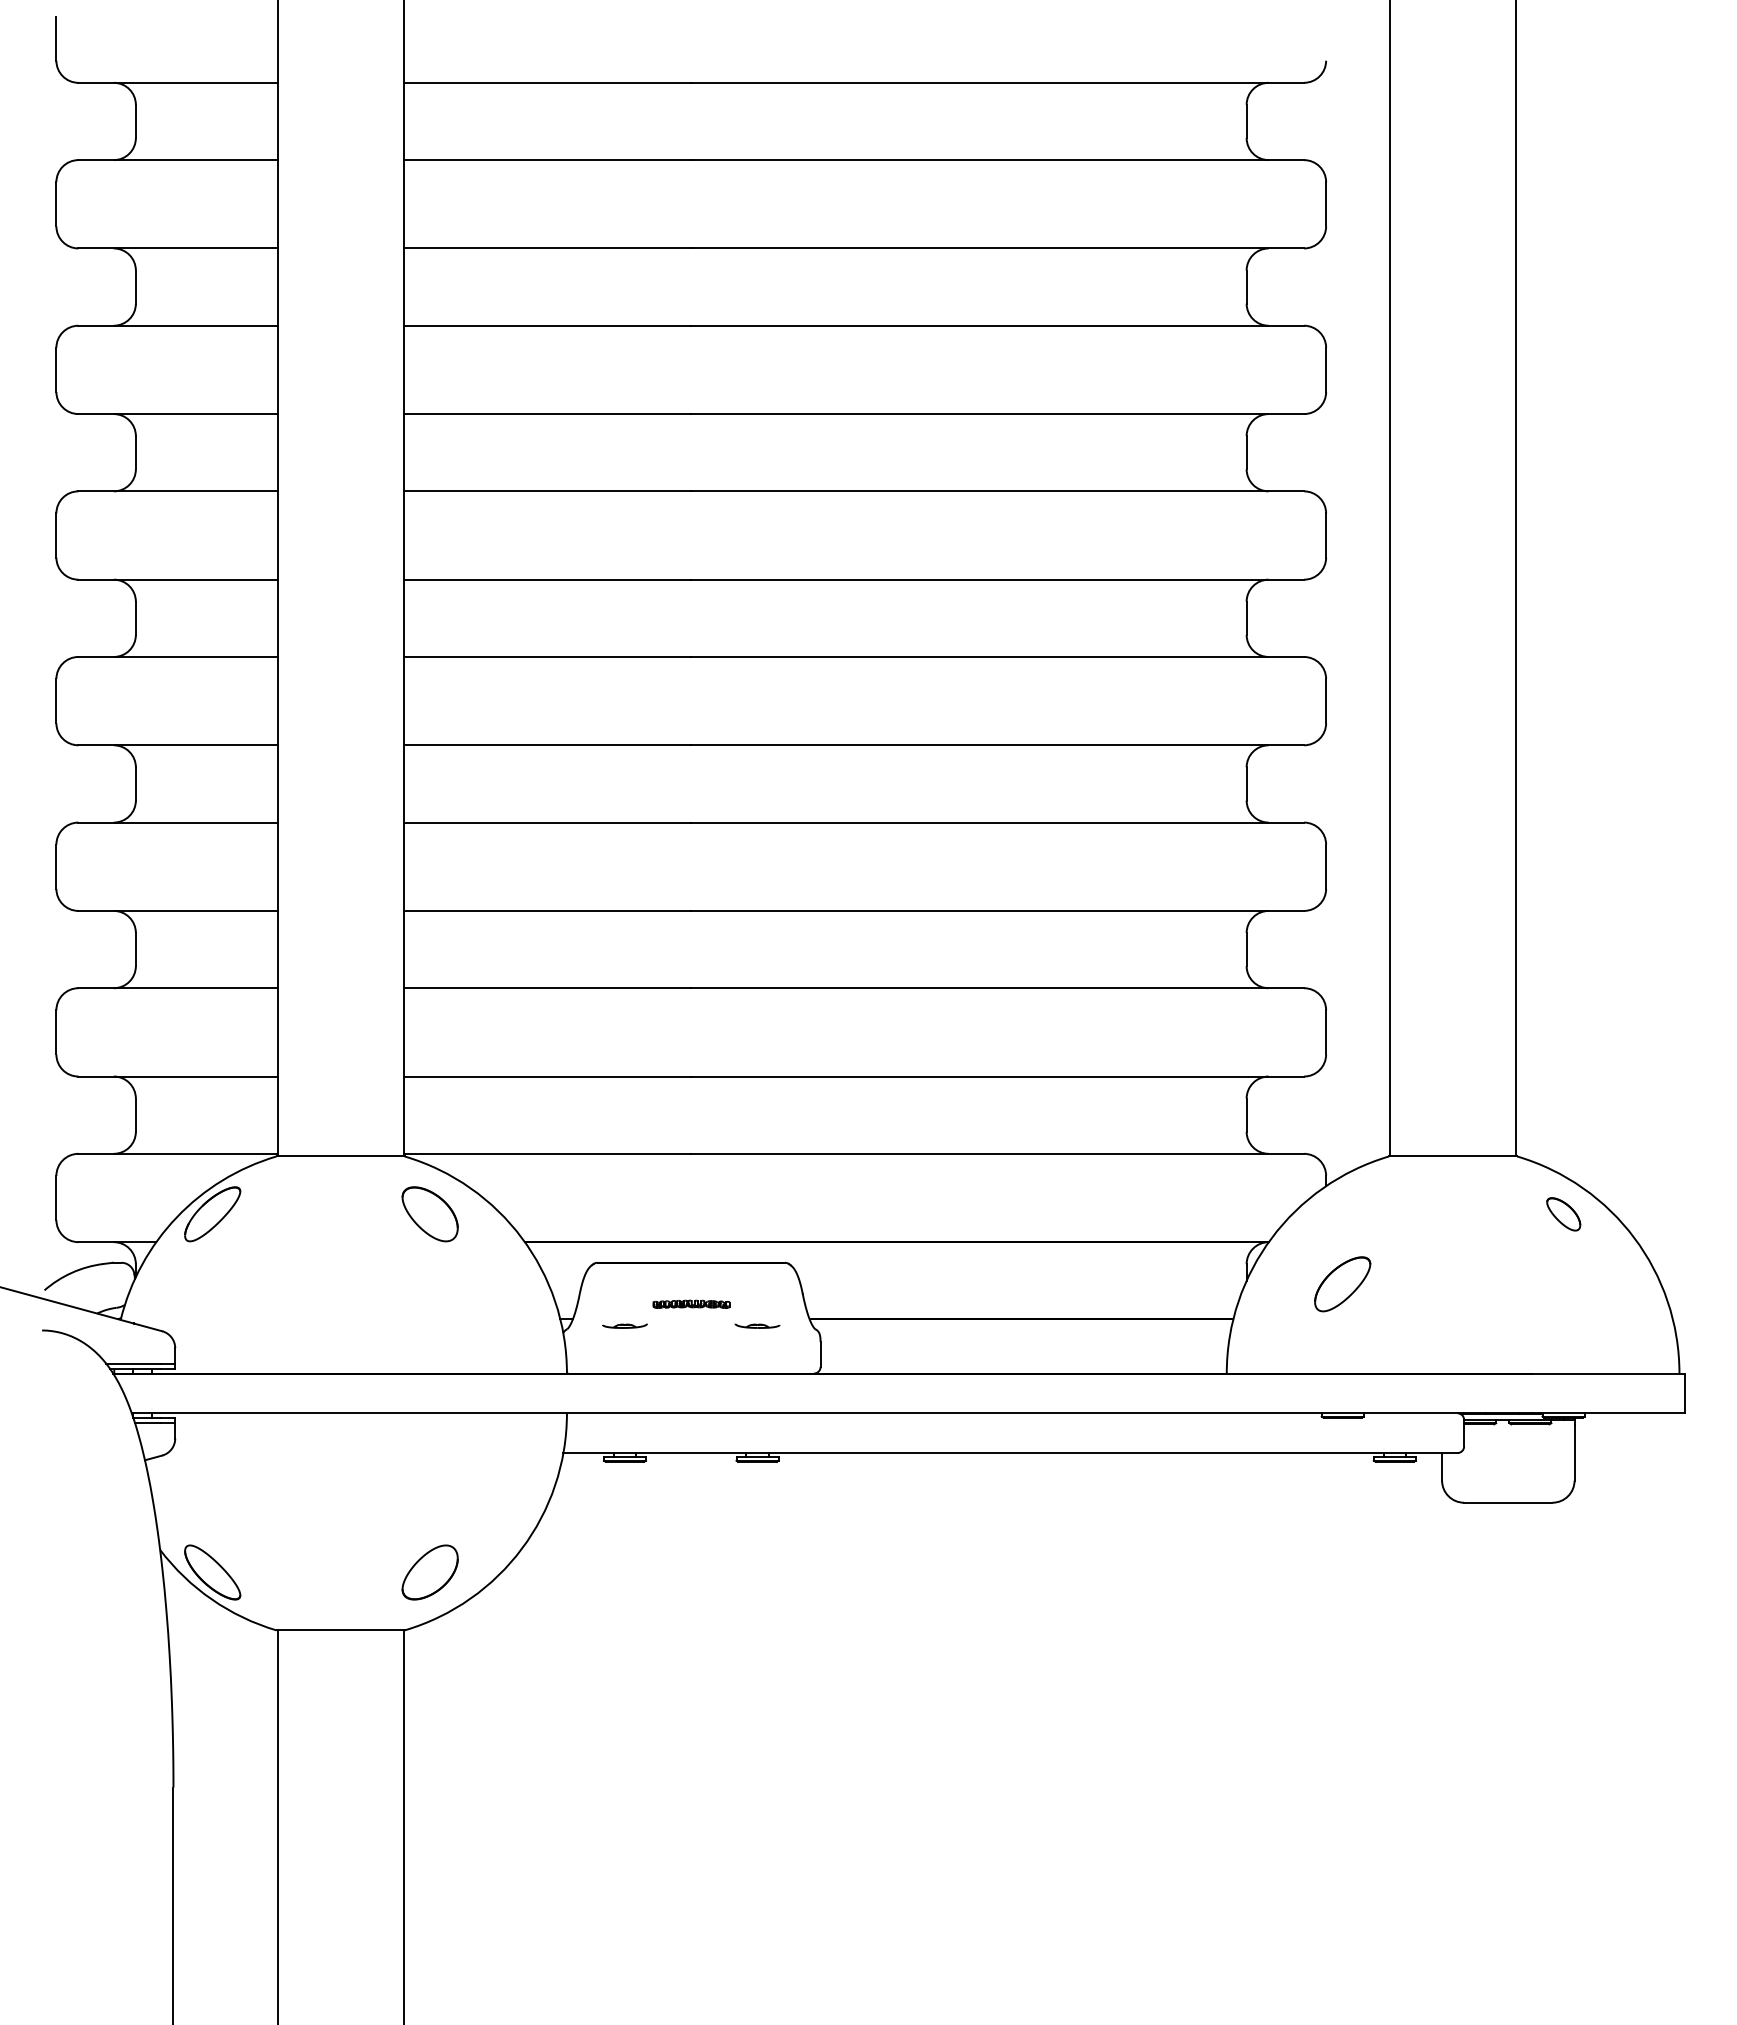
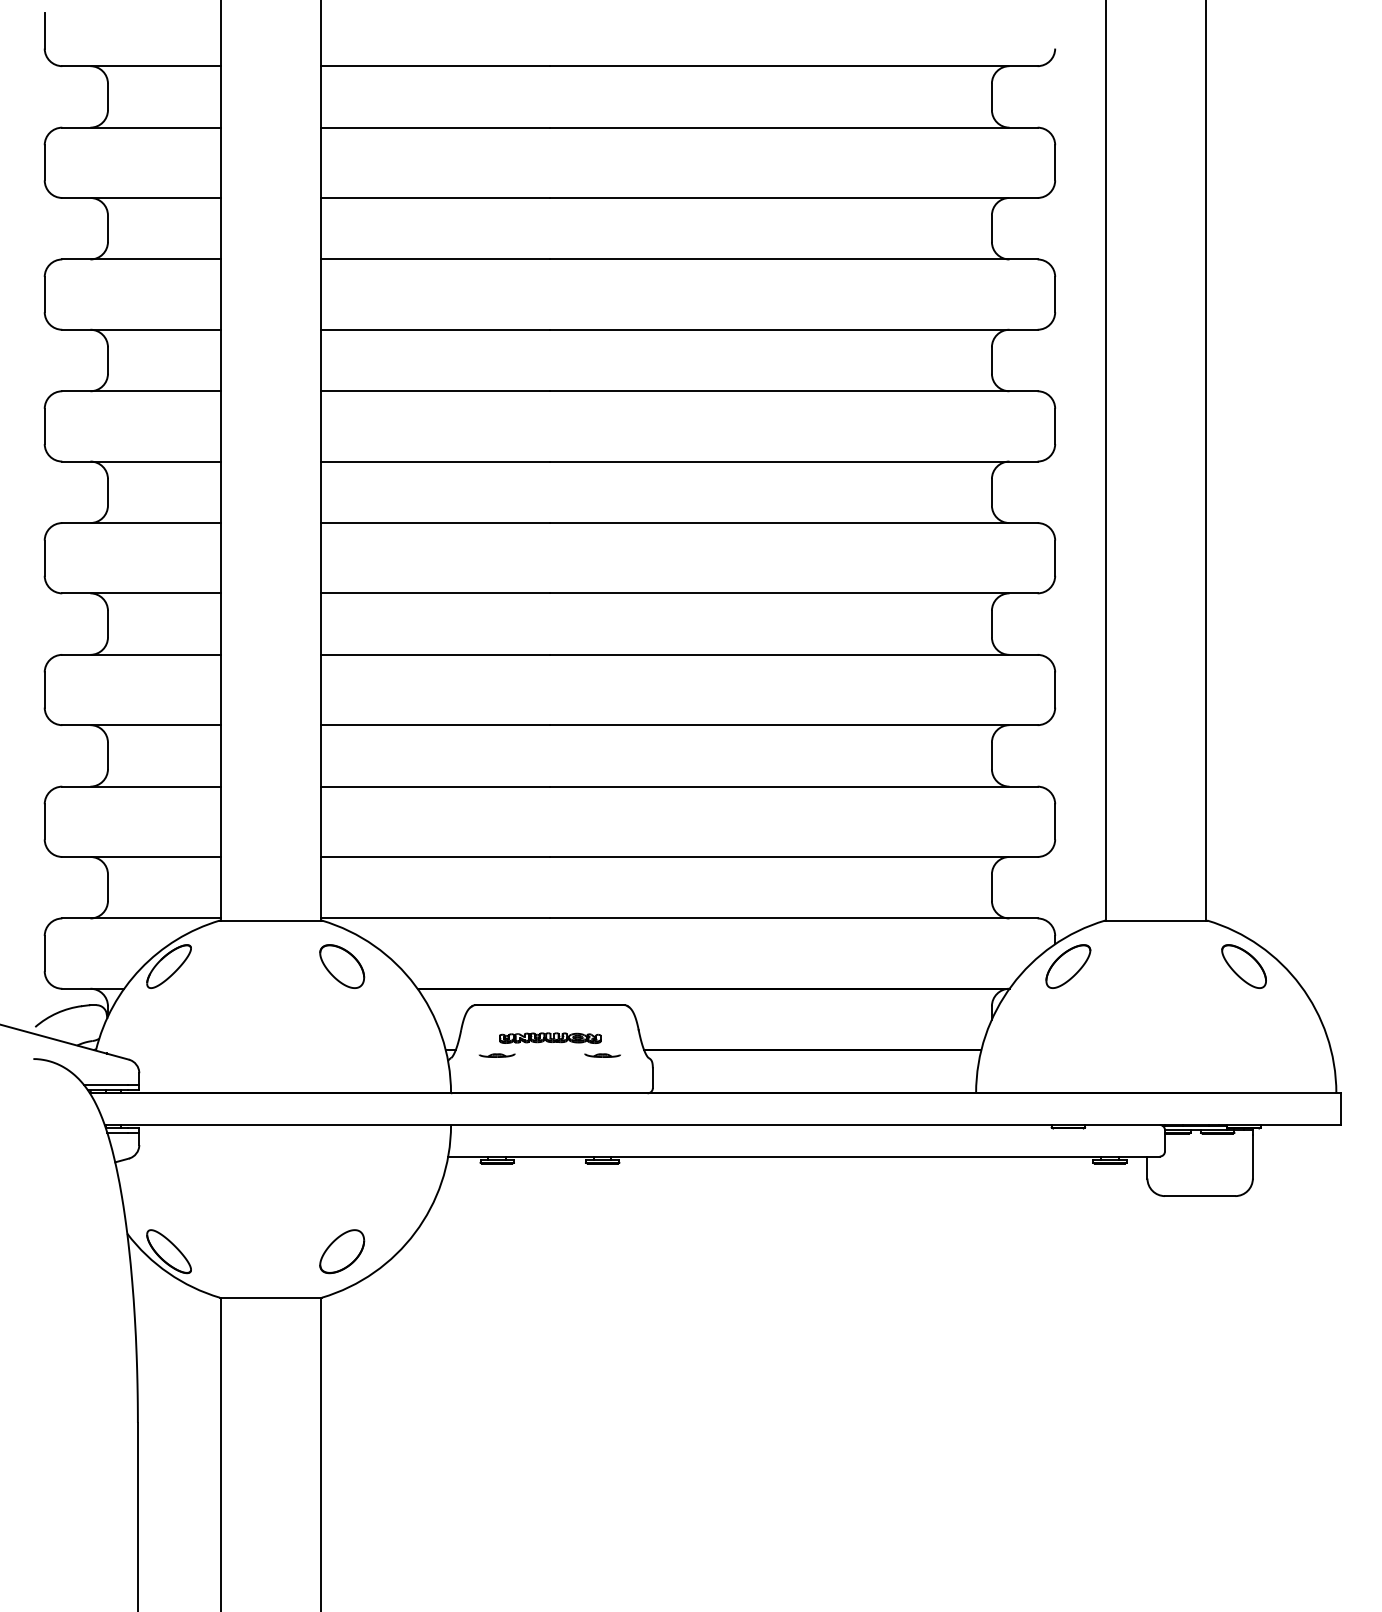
part: (1563, 1214) -> (1244, 966), size x1.67
part: (1342, 1284) -> (1068, 966), moved
part: (691, 1304) -> (550, 1038), size x1.67

